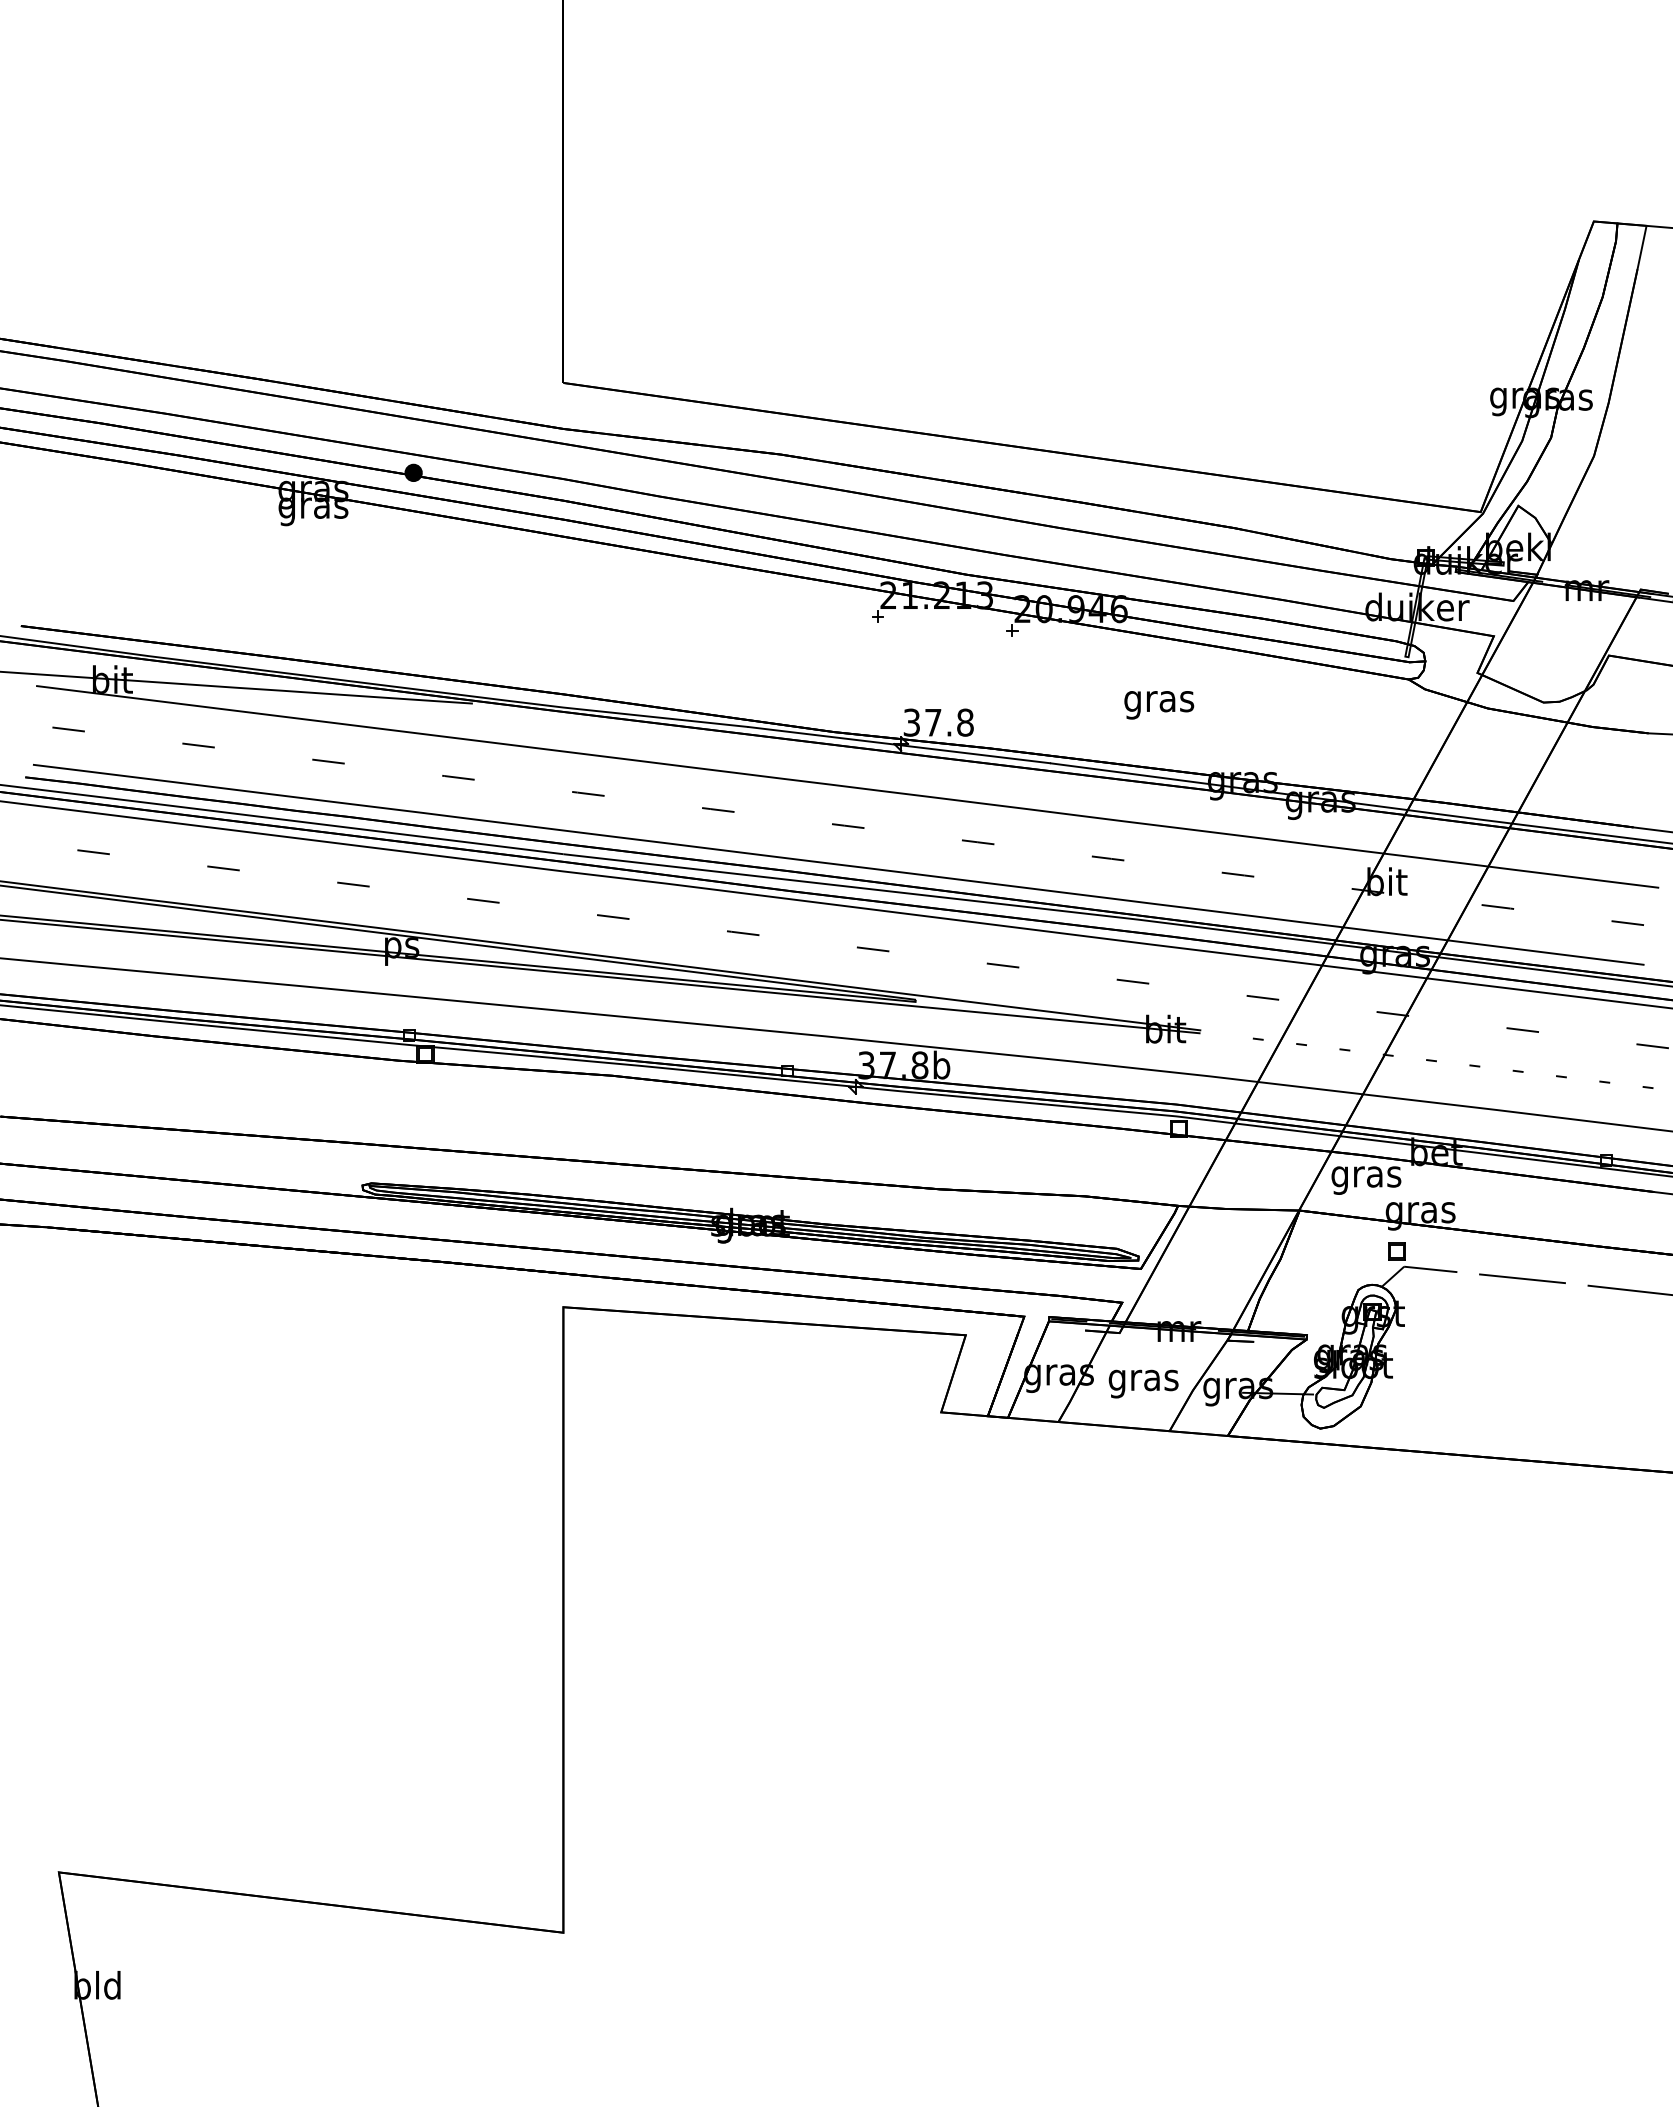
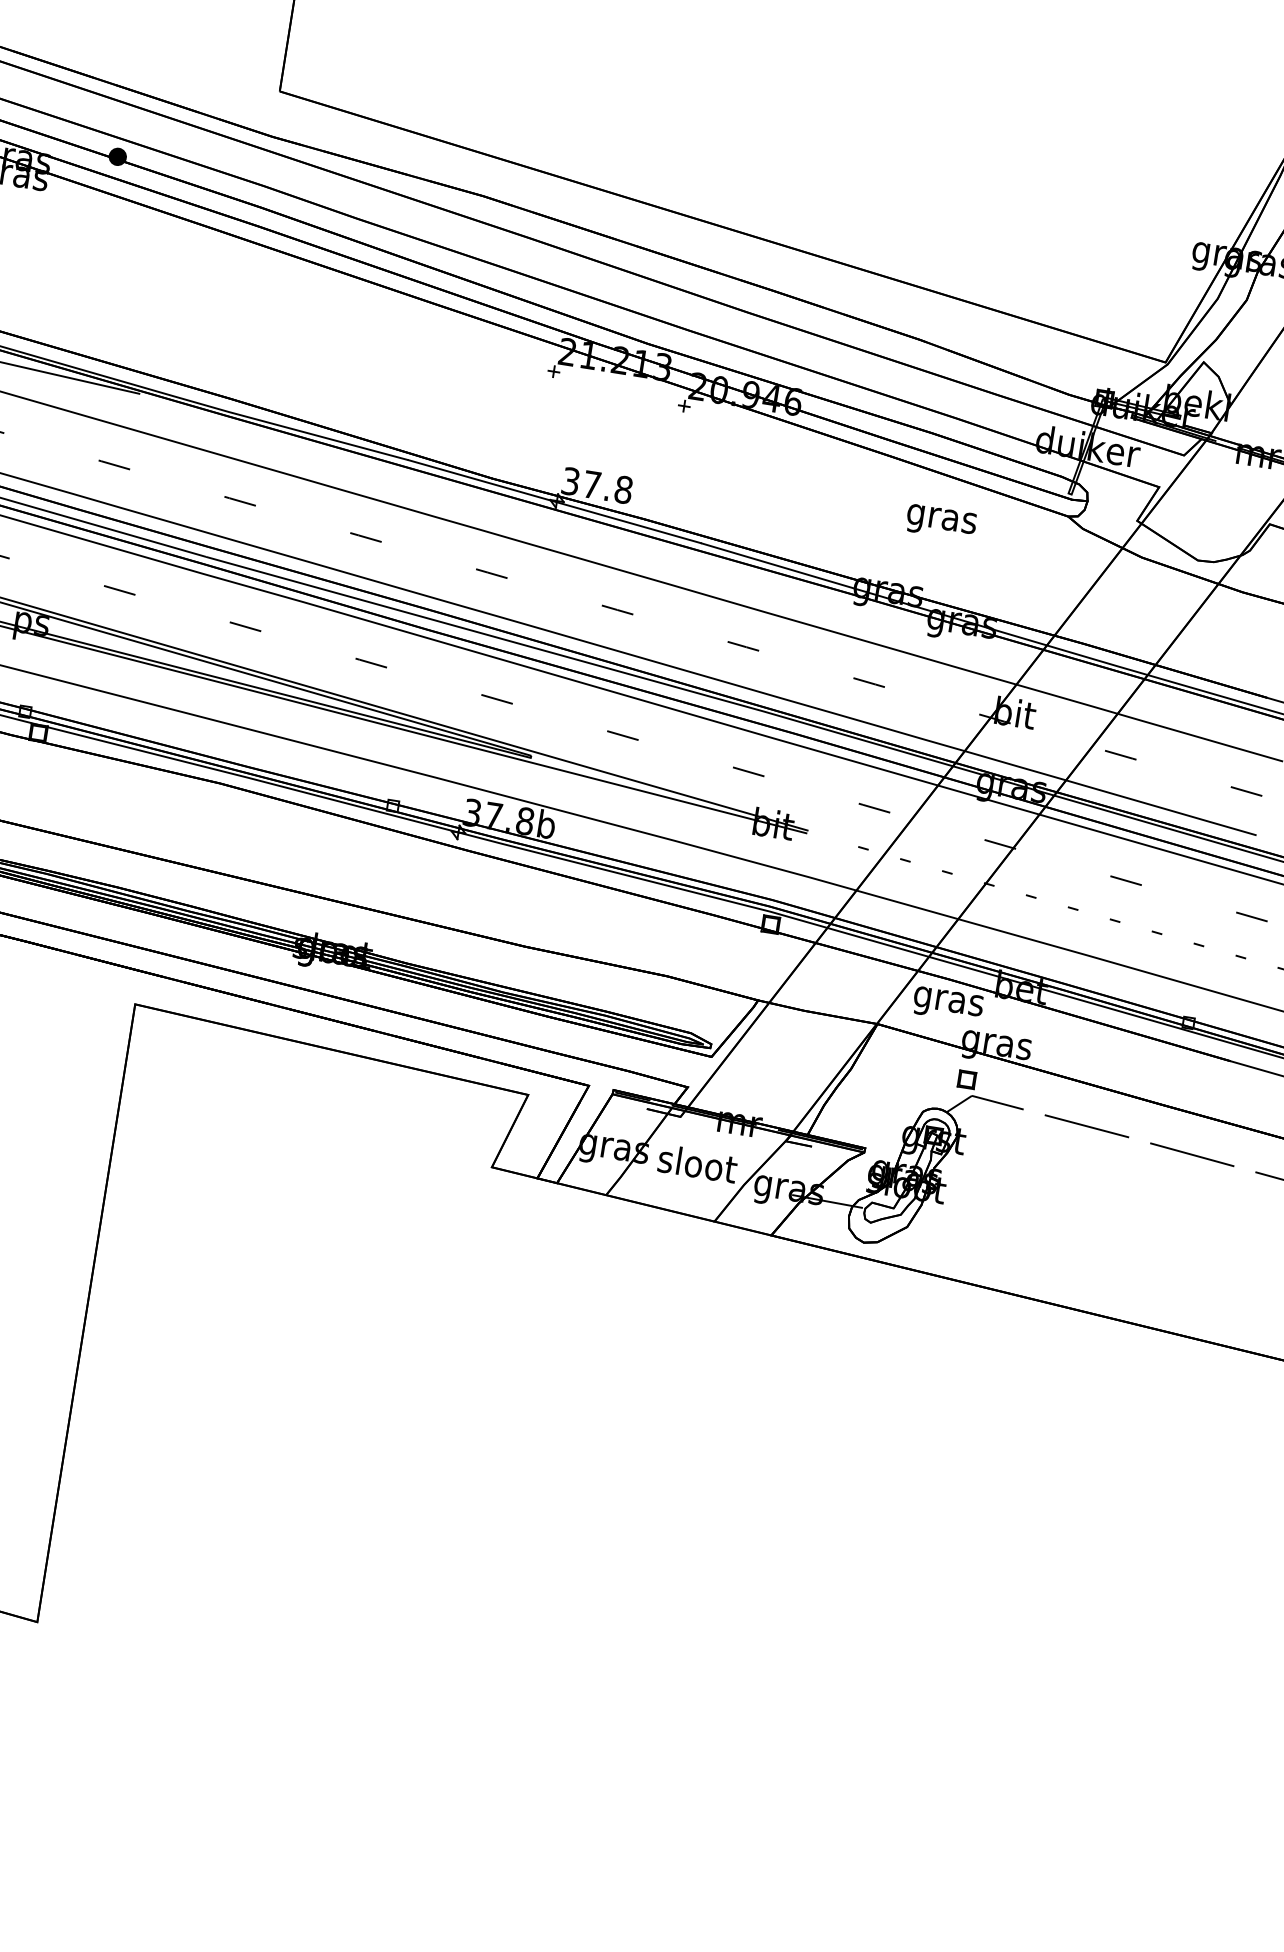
text: (1159, 705) -> (941, 522), moved
text: (1143, 1380) -> (696, 1167), gras -> sloot

